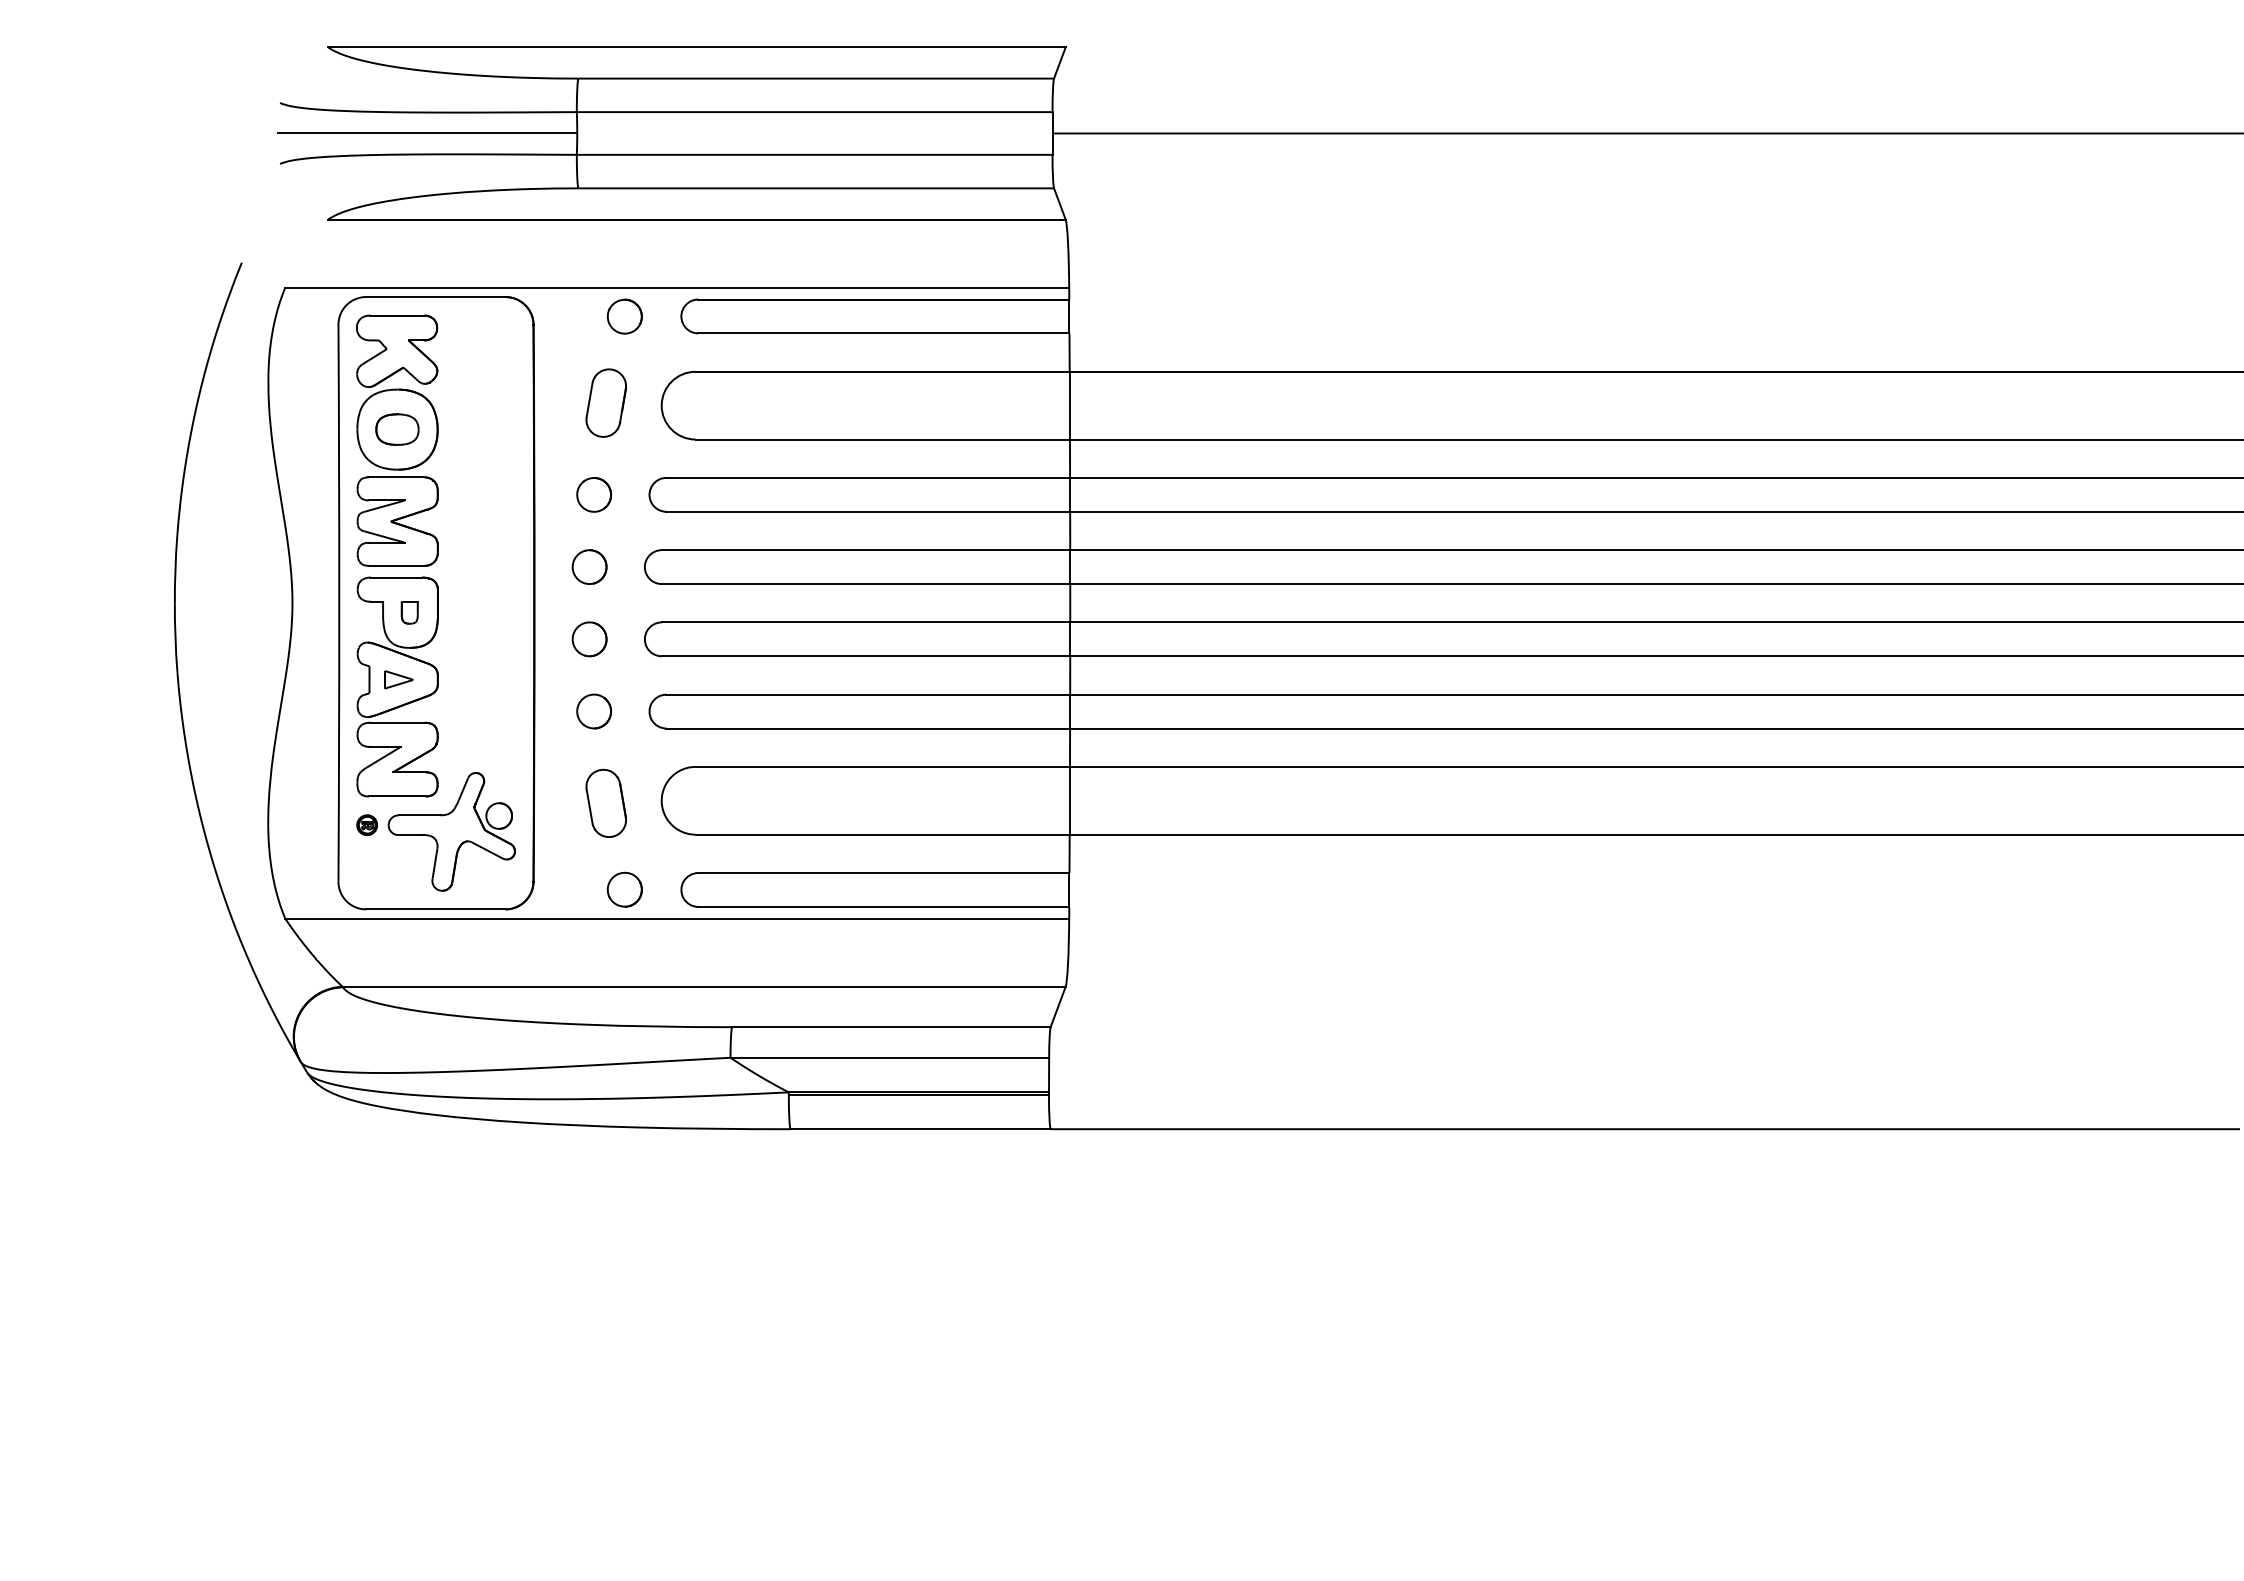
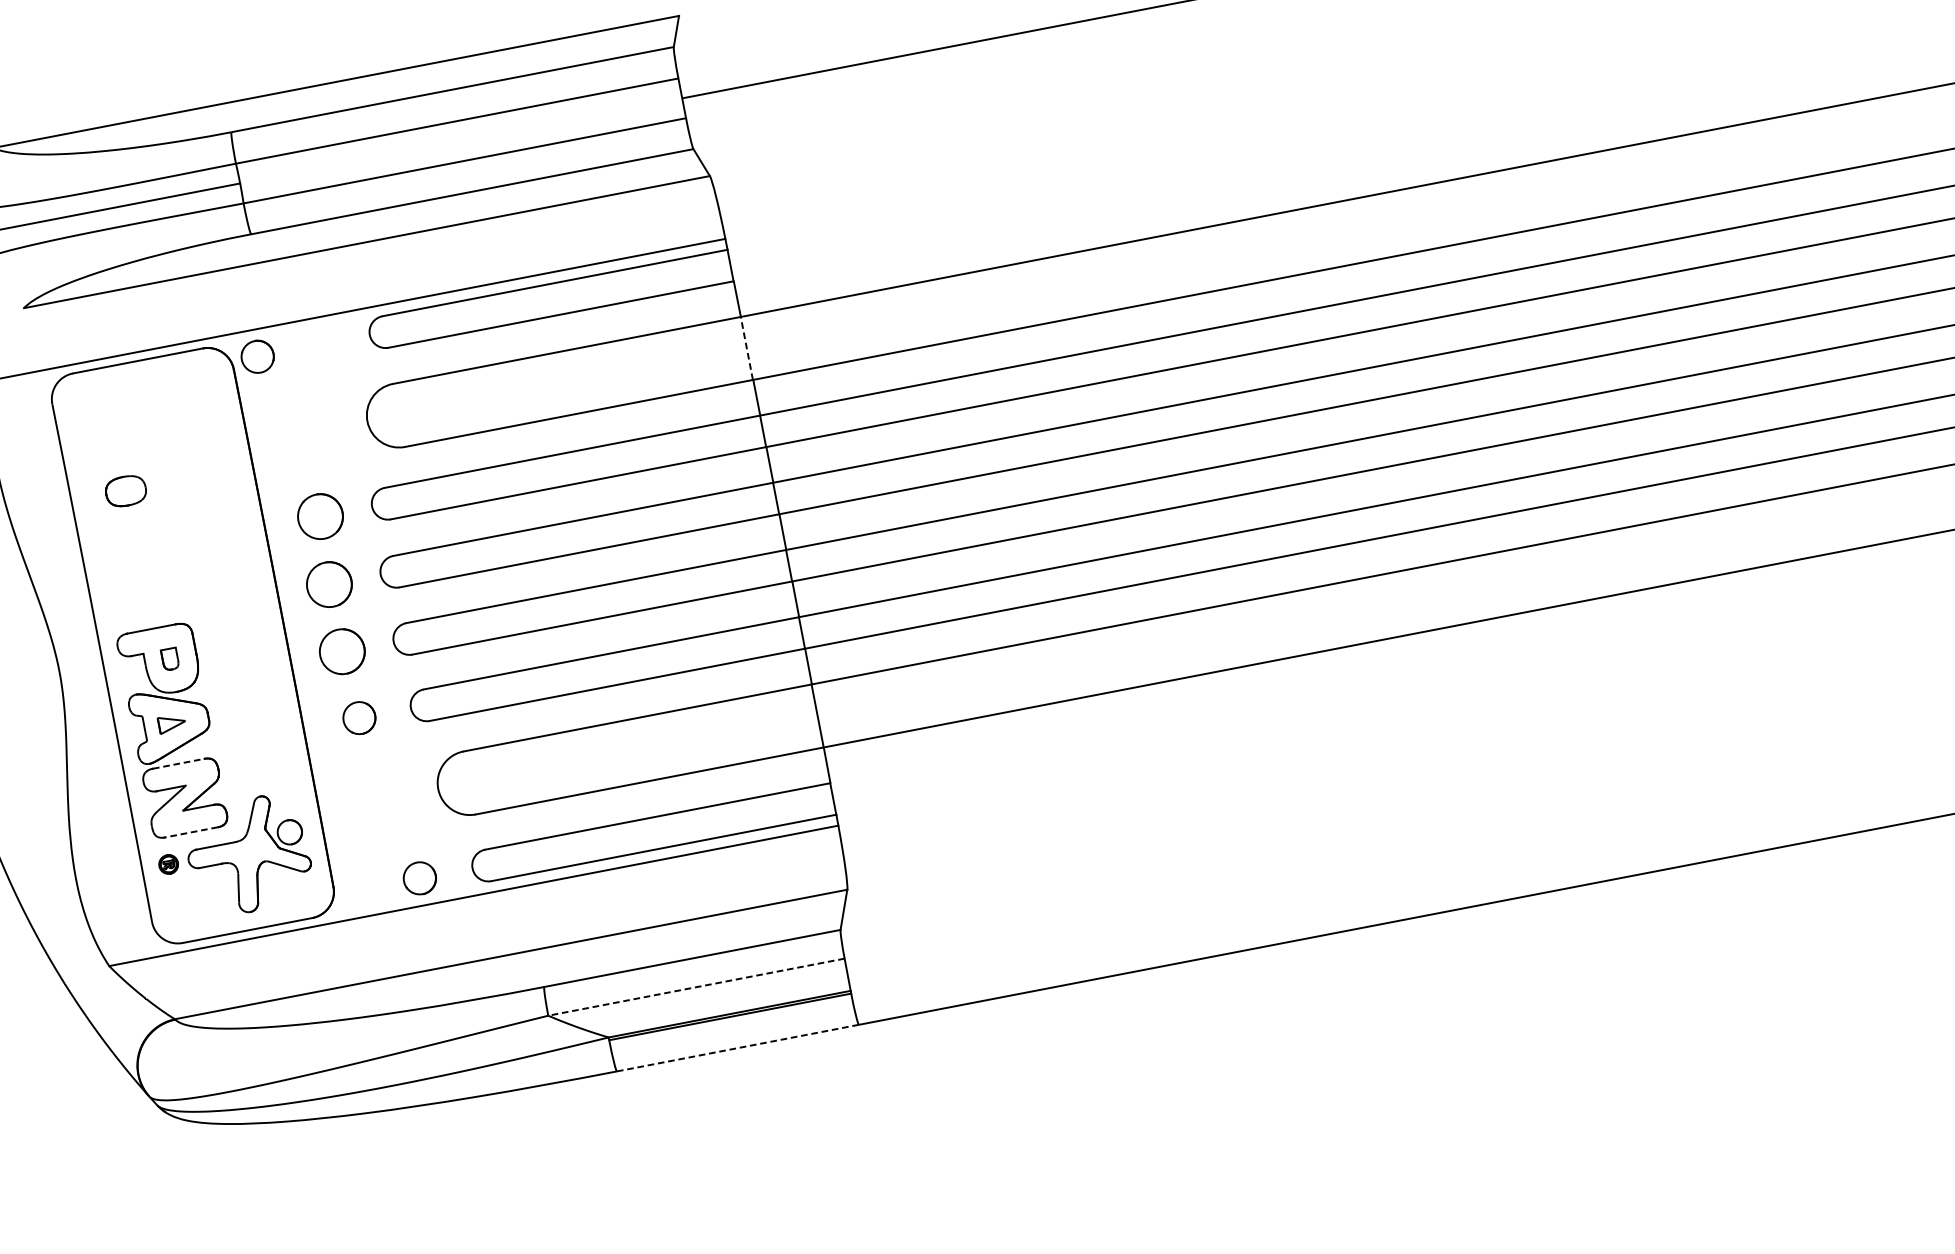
part: (624, 316) -> (257, 356), moved
part: (605, 402) -> (314, 428), removed
line: (1069, 405) -> (746, 348), solid -> dashed
part: (397, 440) -> (127, 501), removed
part: (594, 494) -> (320, 516), size x1.4
part: (589, 566) -> (329, 584), size x1.4
part: (589, 639) -> (342, 651), size x1.4
line: (398, 722) -> (179, 763), solid -> dashed
line: (396, 796) -> (190, 832), solid -> dashed
part: (605, 802) -> (386, 800), removed
line: (889, 1057) -> (696, 987), solid -> dashed
line: (921, 1129) -> (738, 1048), solid -> dashed

